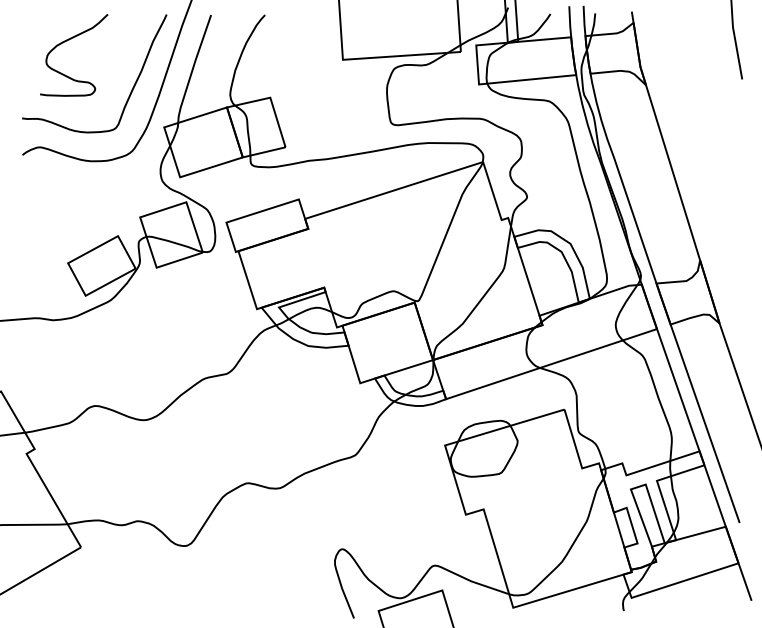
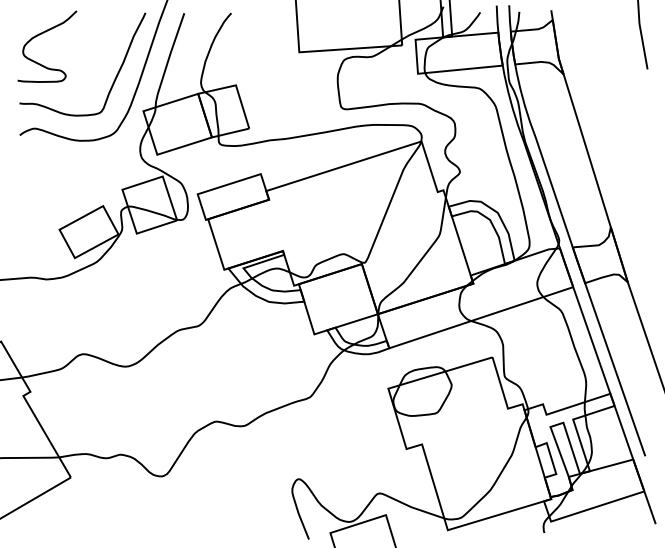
curve: (67, 41) -> (41, 34), moved

